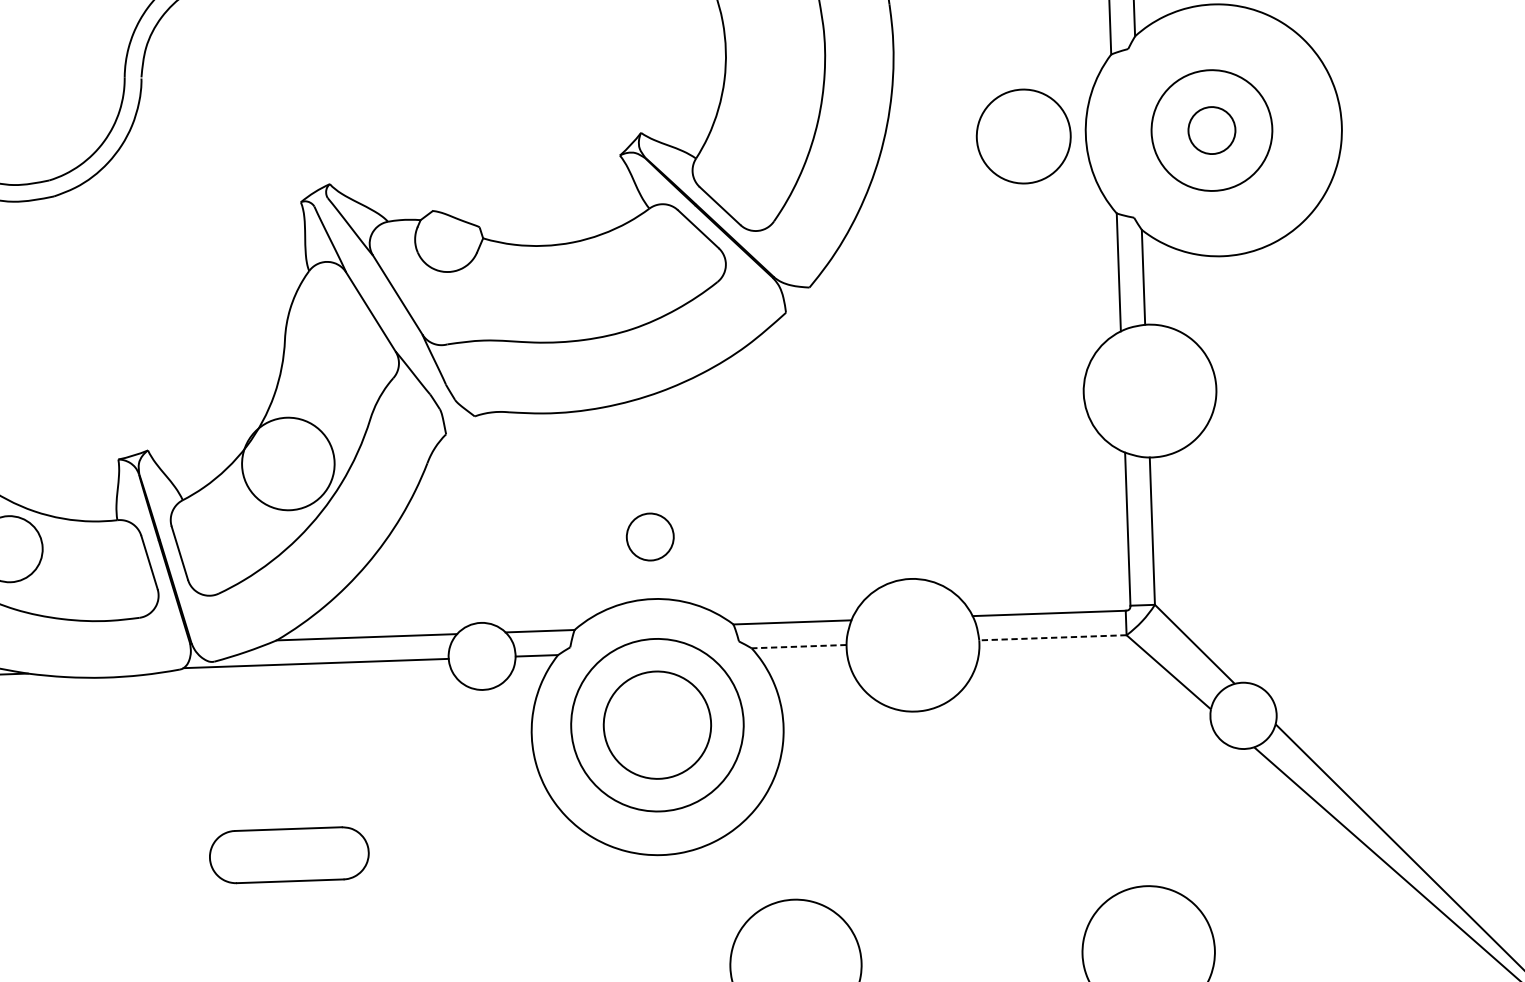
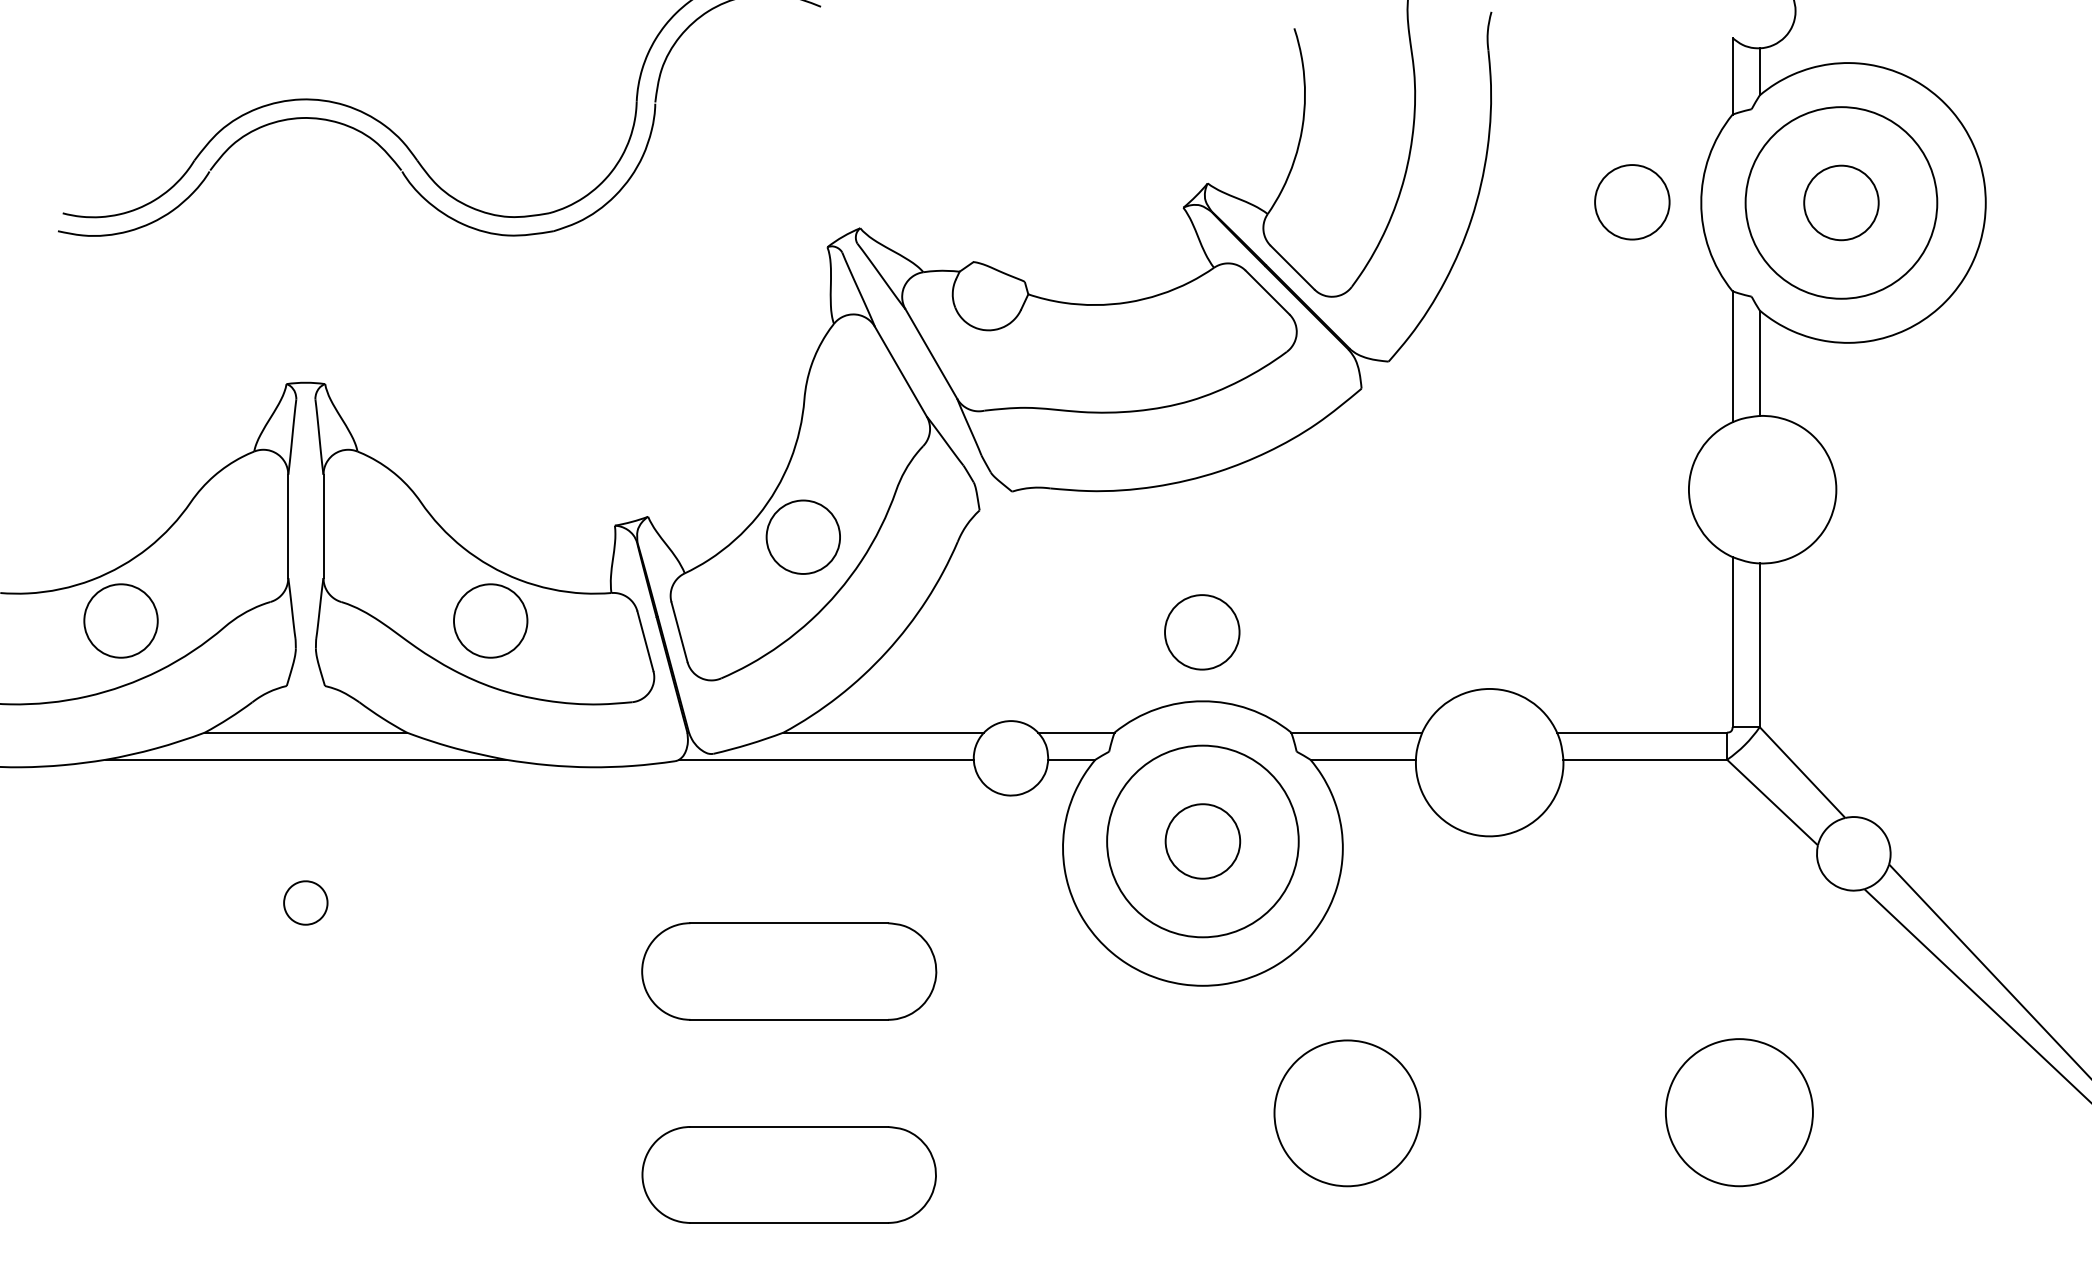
circle: (1211, 130) -> (1841, 202), size x1.43
circle: (1211, 130) -> (1841, 202), size x1.43
circle: (1023, 136) -> (1632, 202), size x0.71
circle: (288, 463) -> (803, 536), size x0.71
circle: (650, 537) -> (1202, 632), size x1.43
line: (1053, 637) -> (1645, 759), dashed -> solid
line: (799, 646) -> (1363, 759), dashed -> solid
circle: (657, 725) -> (1202, 841), size x0.62
part: (289, 855) -> (789, 971), size x1.67

